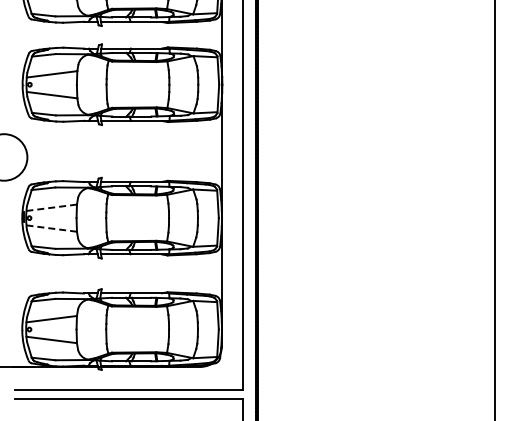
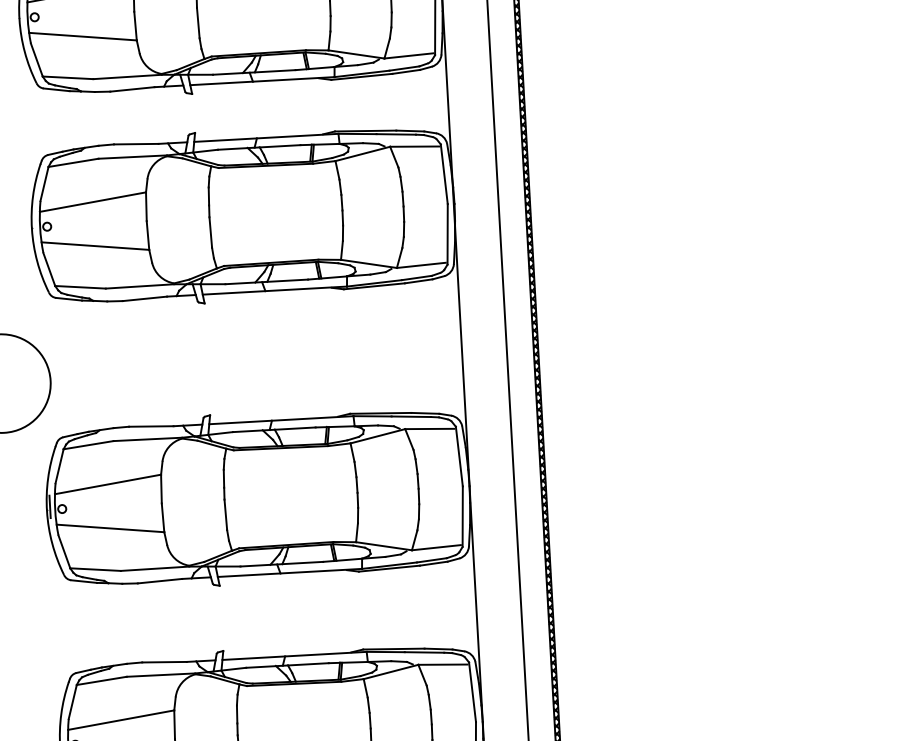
line: (51, 207) -> (107, 483), dashed -> solid
line: (52, 228) -> (112, 528), dashed -> solid

